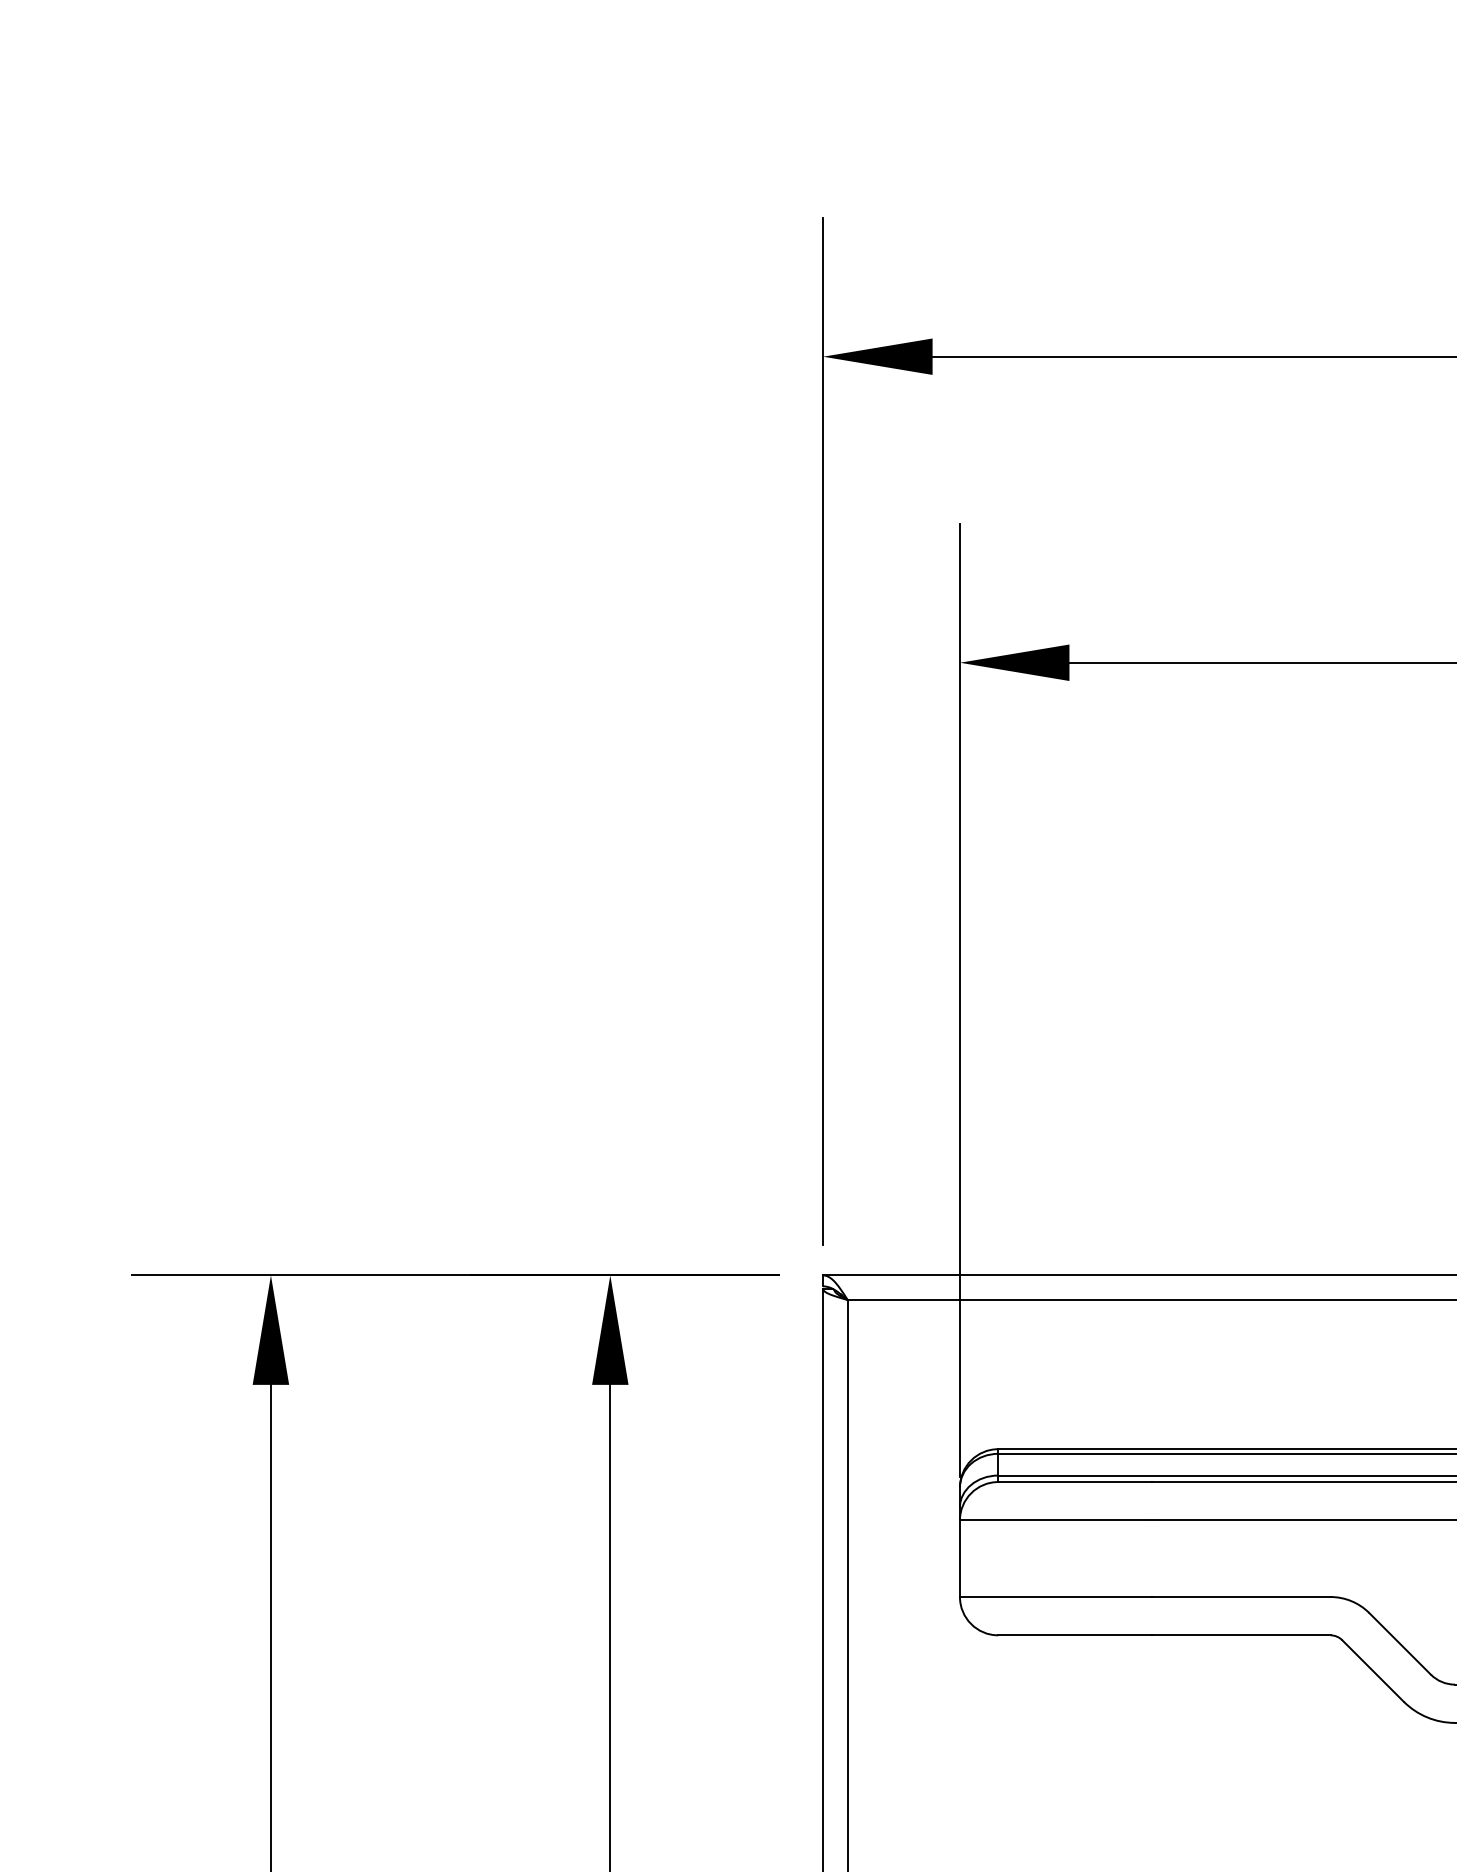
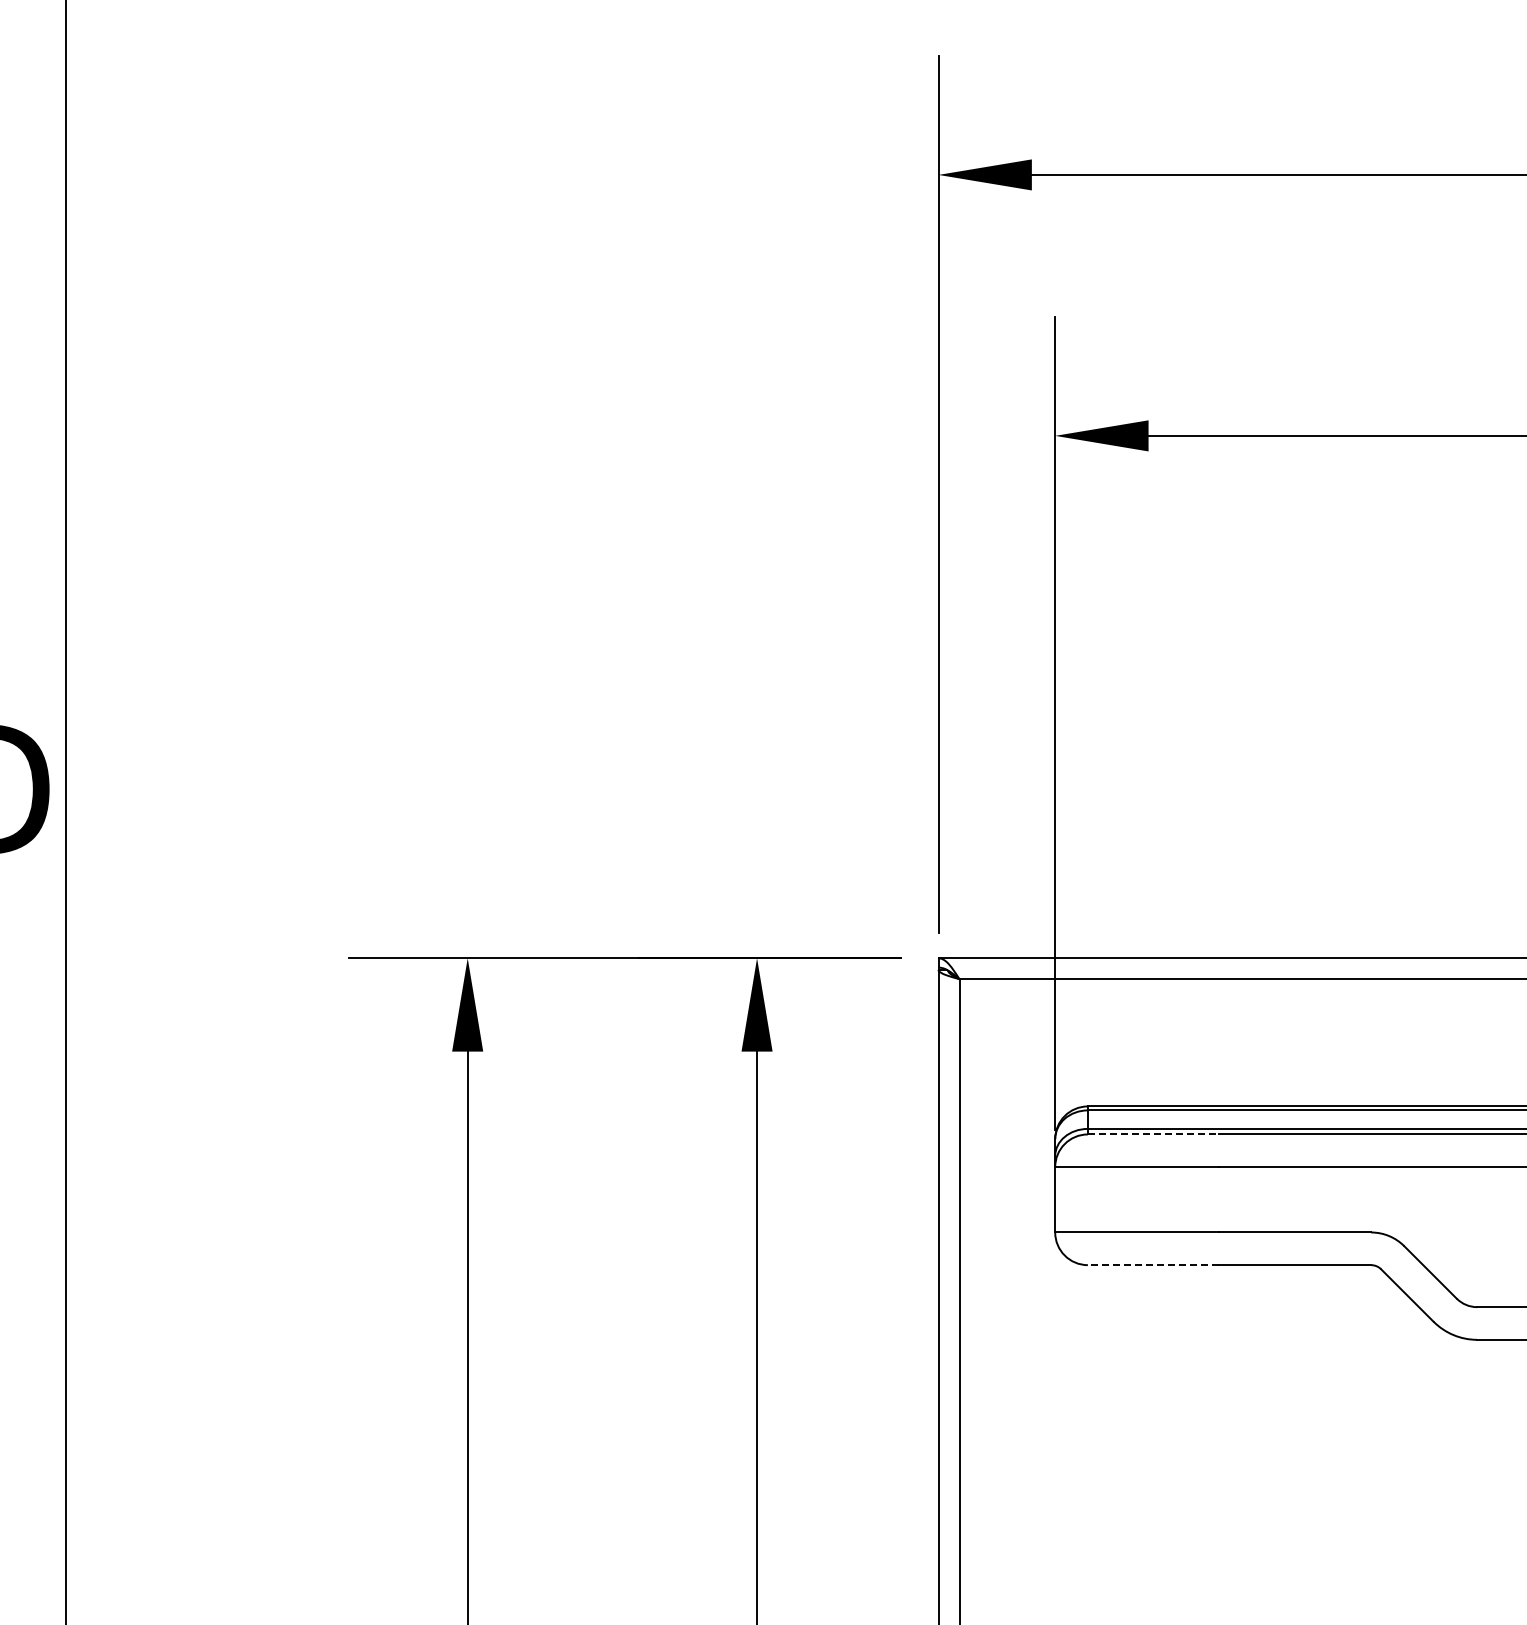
line: (1075, 1482) -> (1153, 1134), solid -> dashed
line: (1074, 1635) -> (1152, 1265), solid -> dashed

